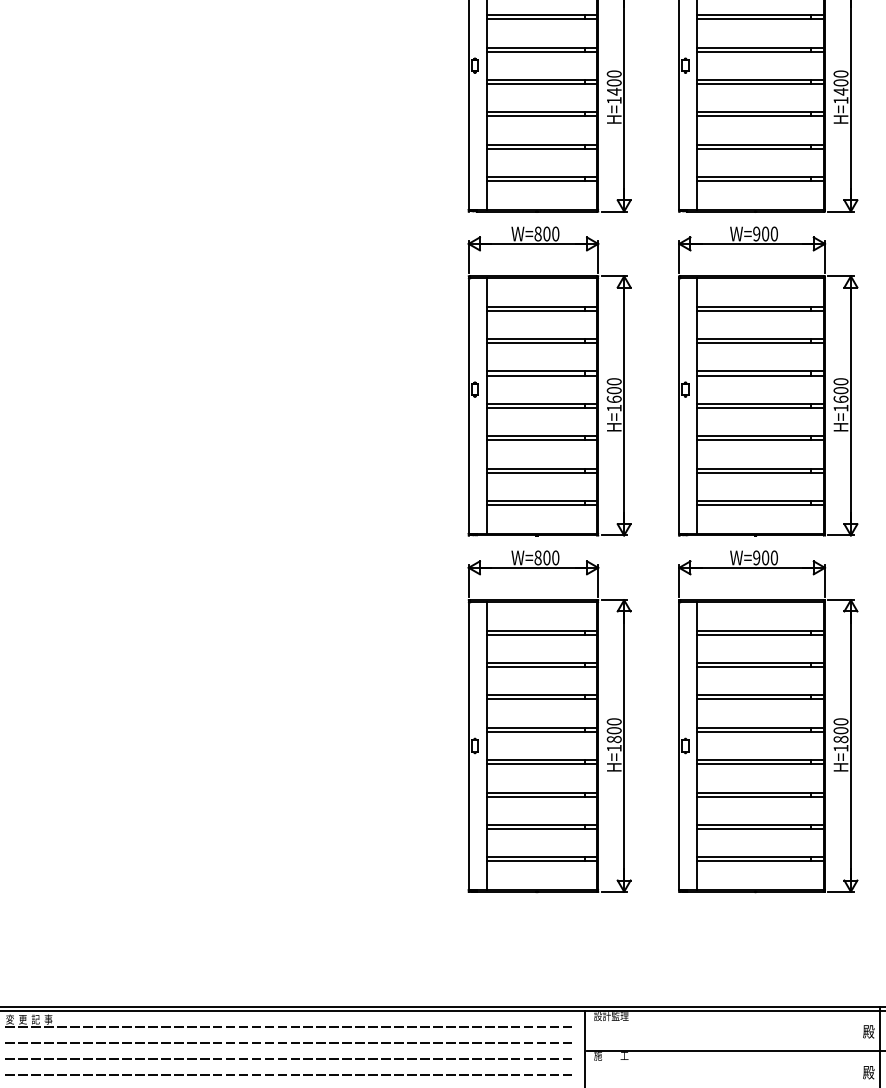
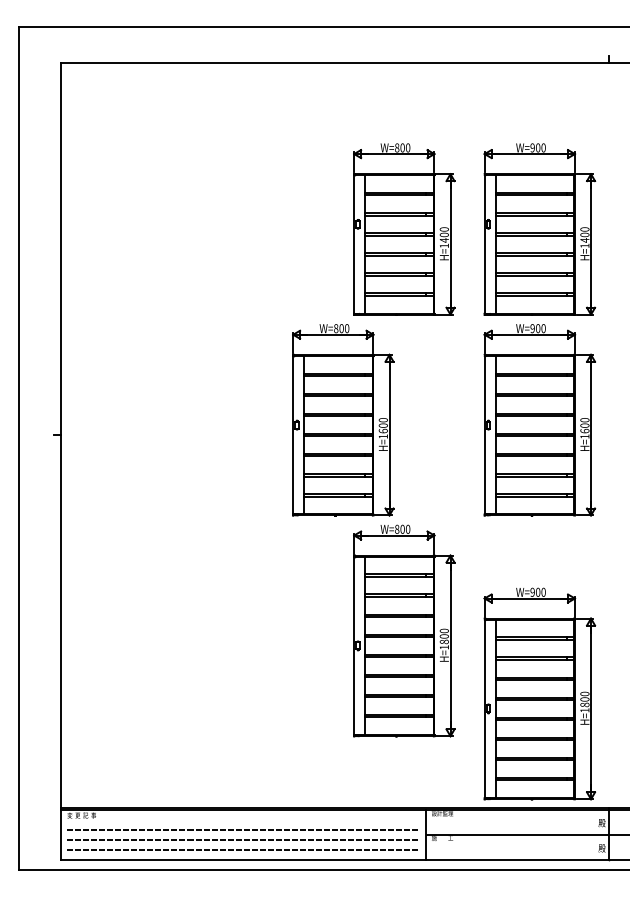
part: (549, 382) -> (343, 420), moved
part: (767, 721) -> (539, 693), moved
line: (290, 1027) -> (243, 820), removed

